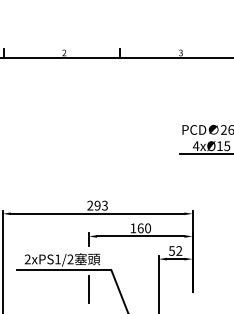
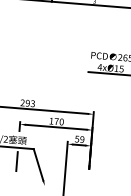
text: (140, 228) -> (56, 121), 160 -> 170
text: (179, 250) -> (82, 139), 52 -> 59

